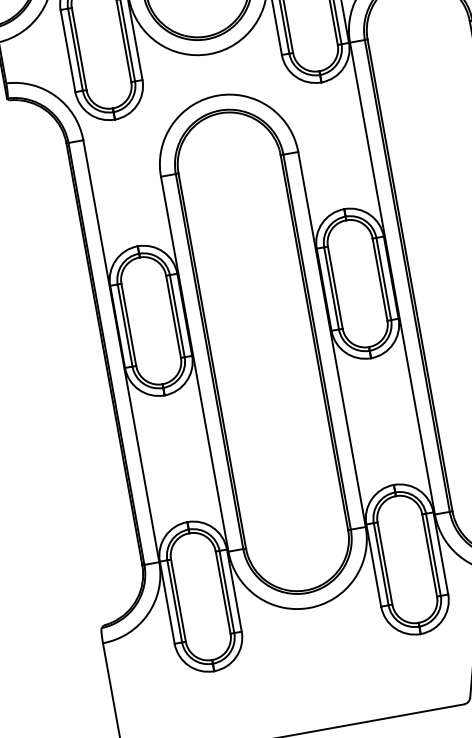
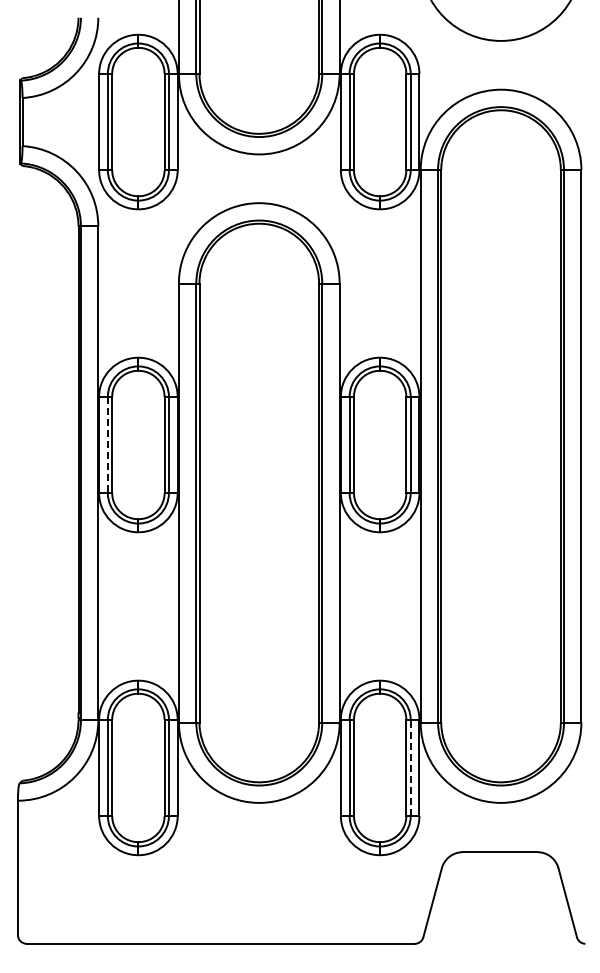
line: (124, 326) -> (107, 445), solid -> dashed
line: (433, 554) -> (410, 767), solid -> dashed

